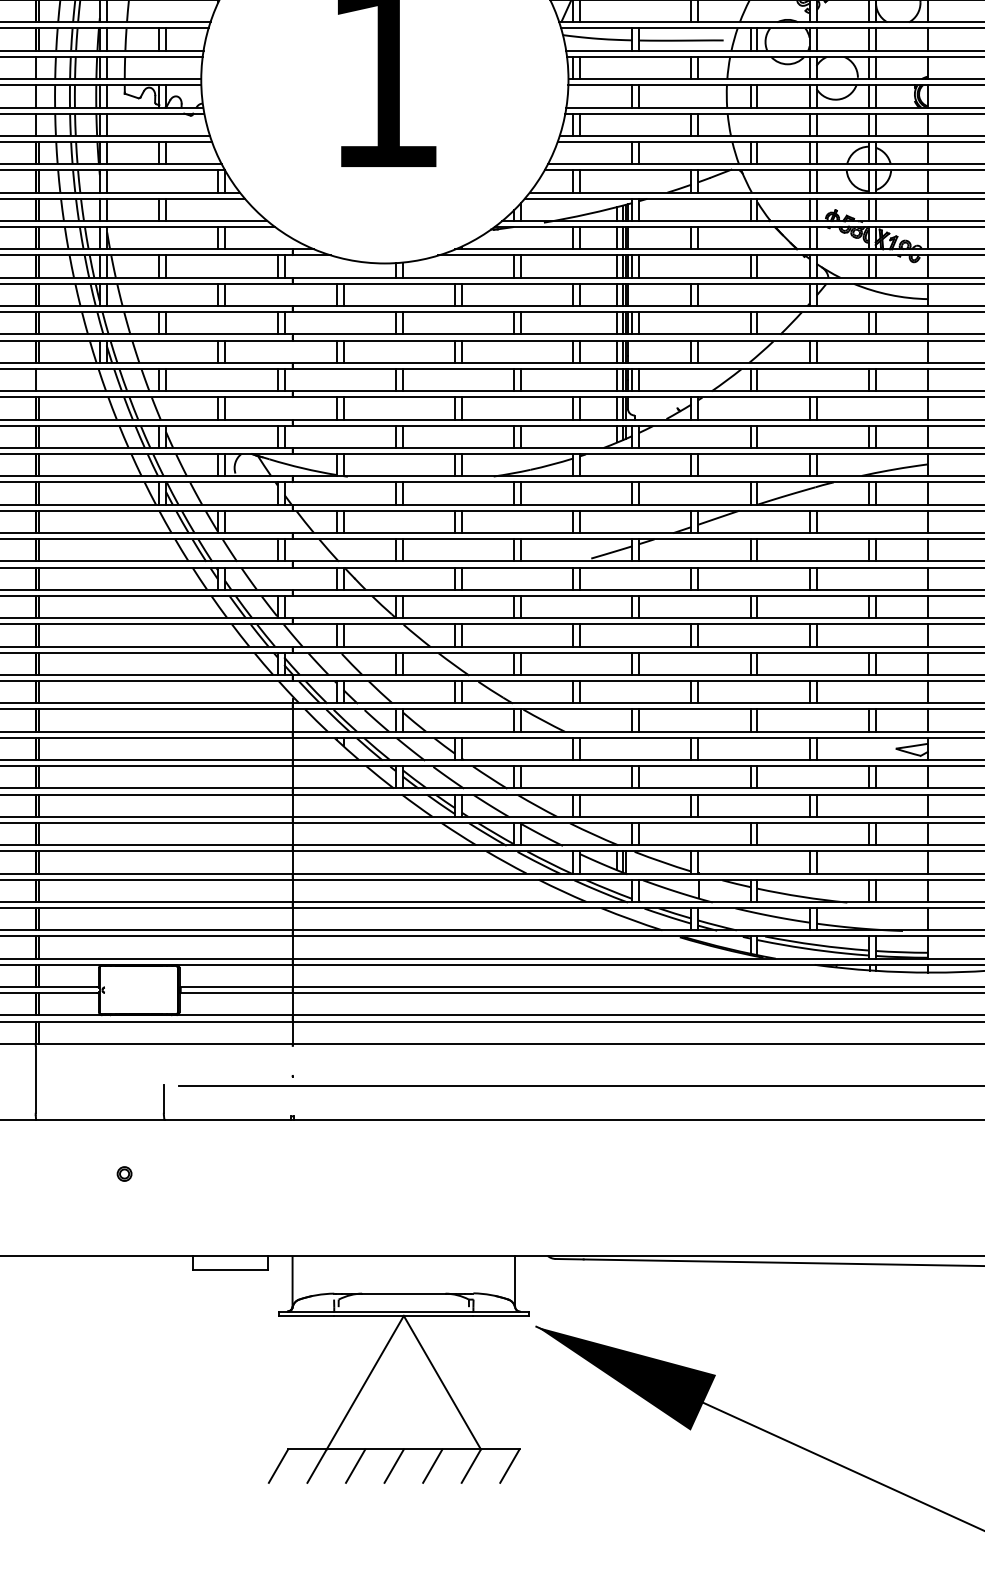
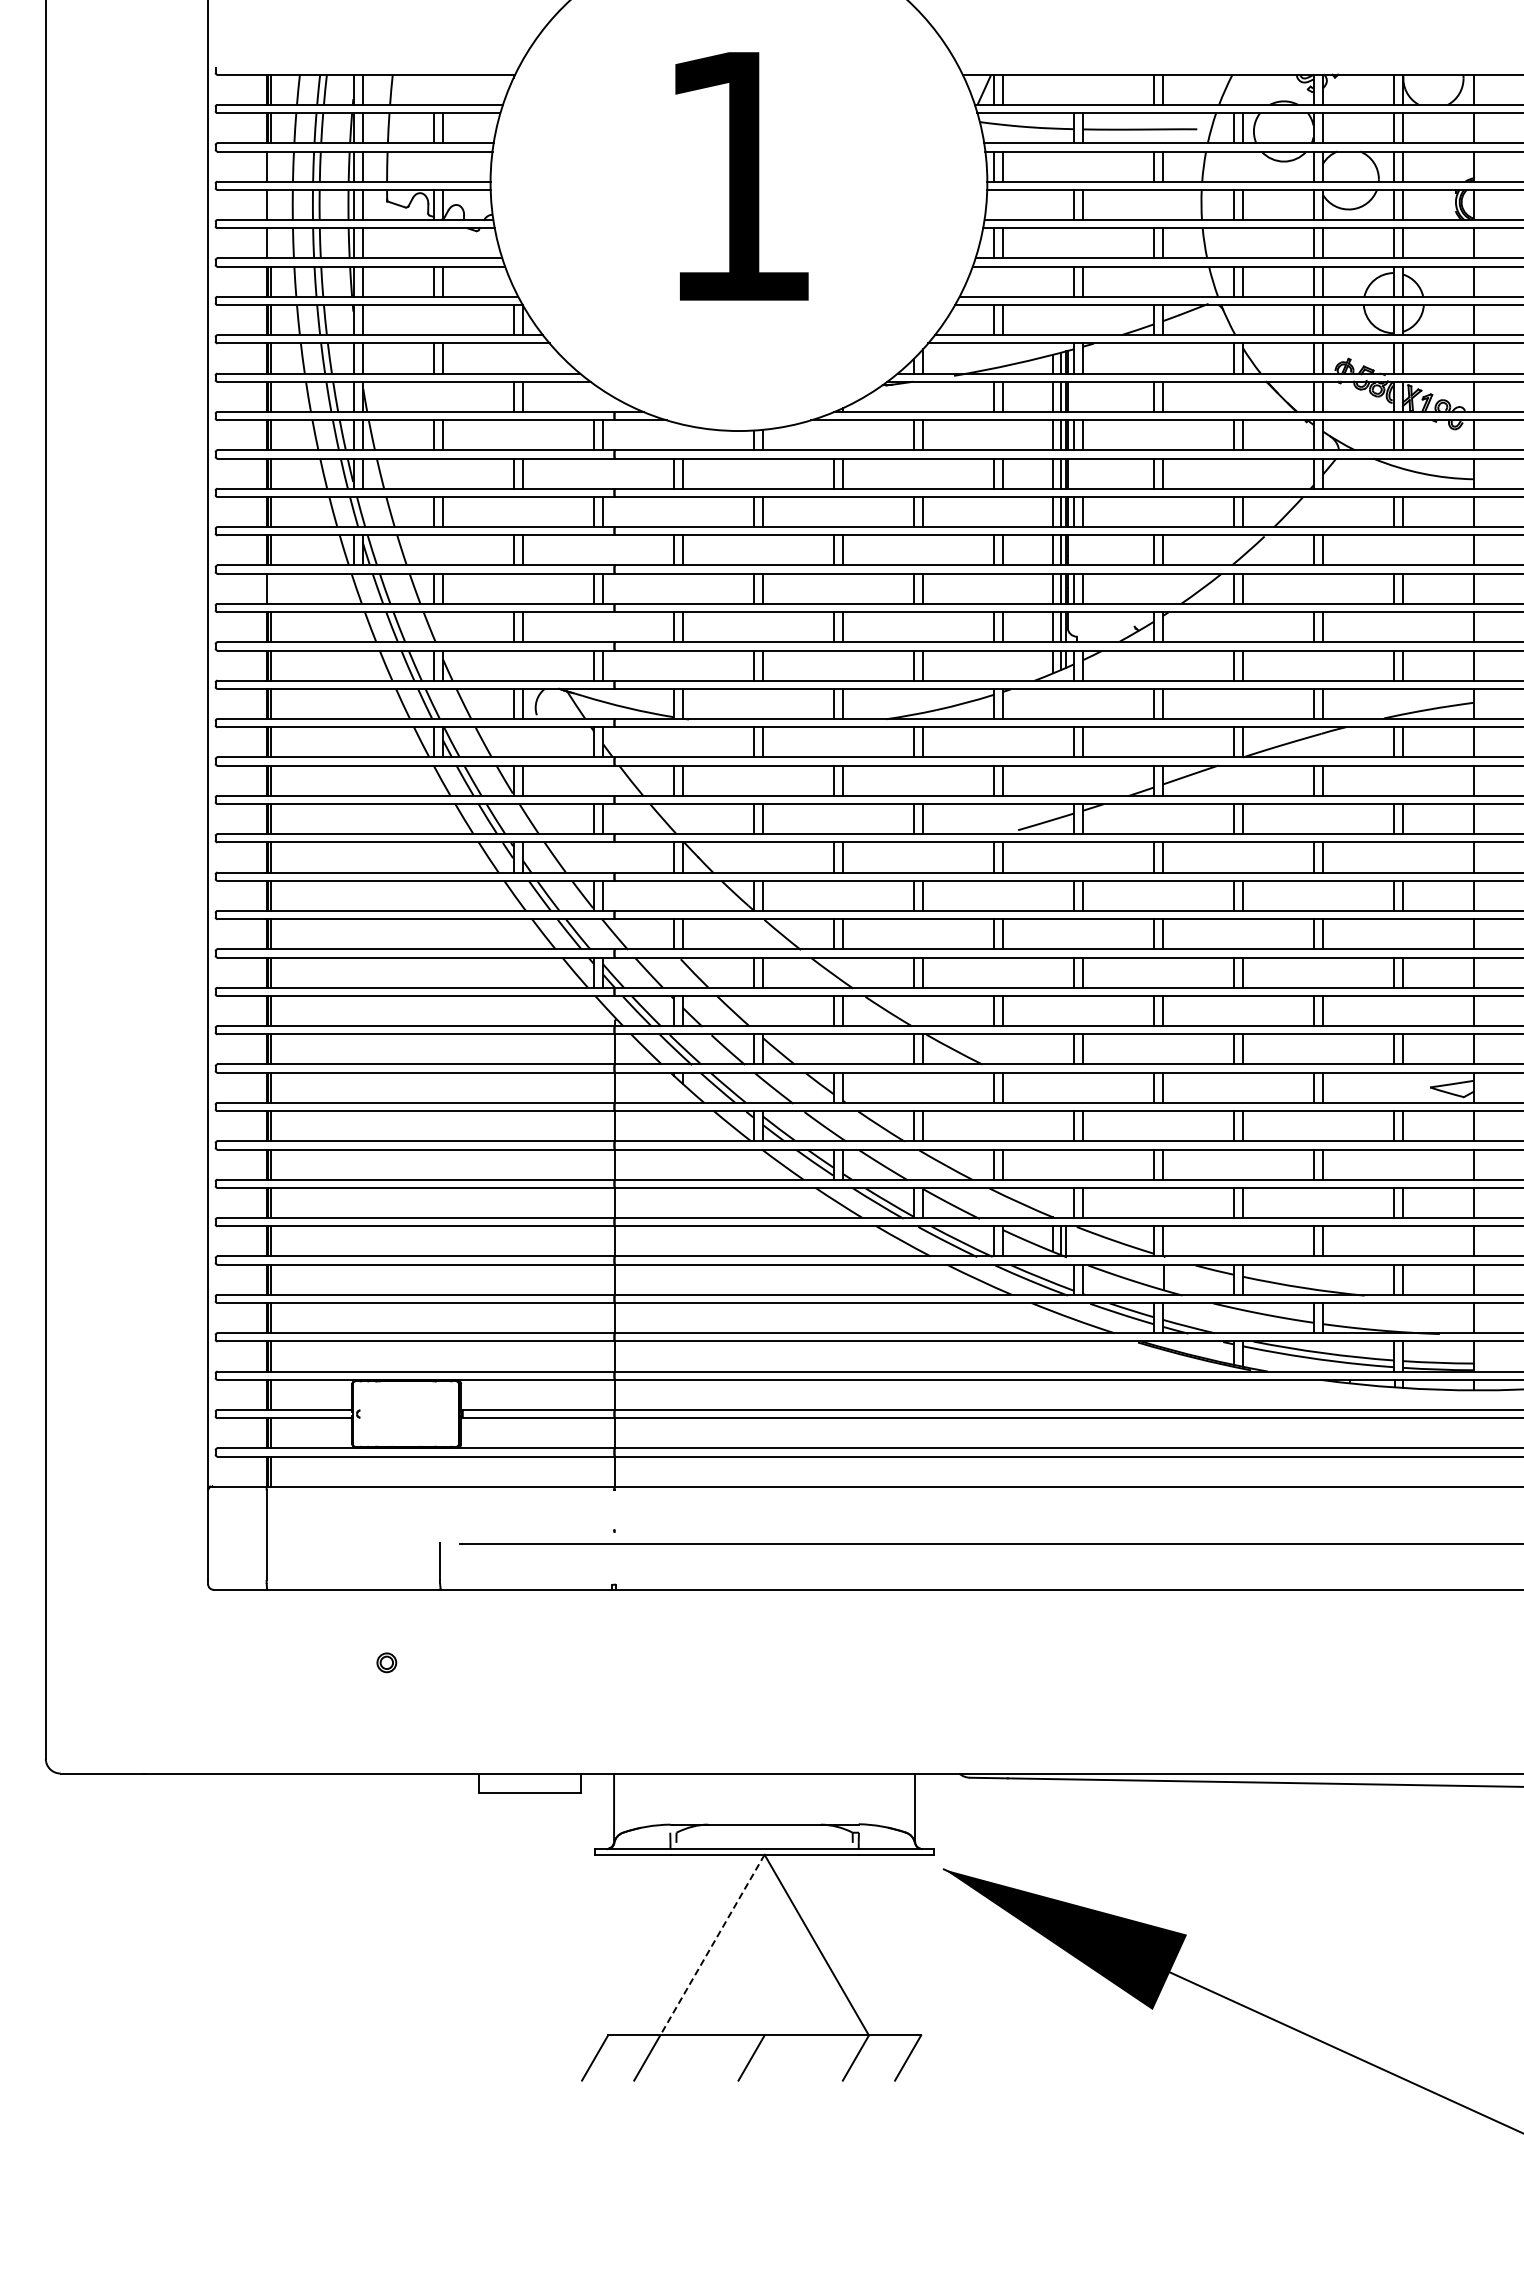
line: (365, 1382) -> (712, 1945), solid -> dashed
line: (355, 1465) -> (699, 2057), removed
line: (432, 1465) -> (803, 2057), removed

